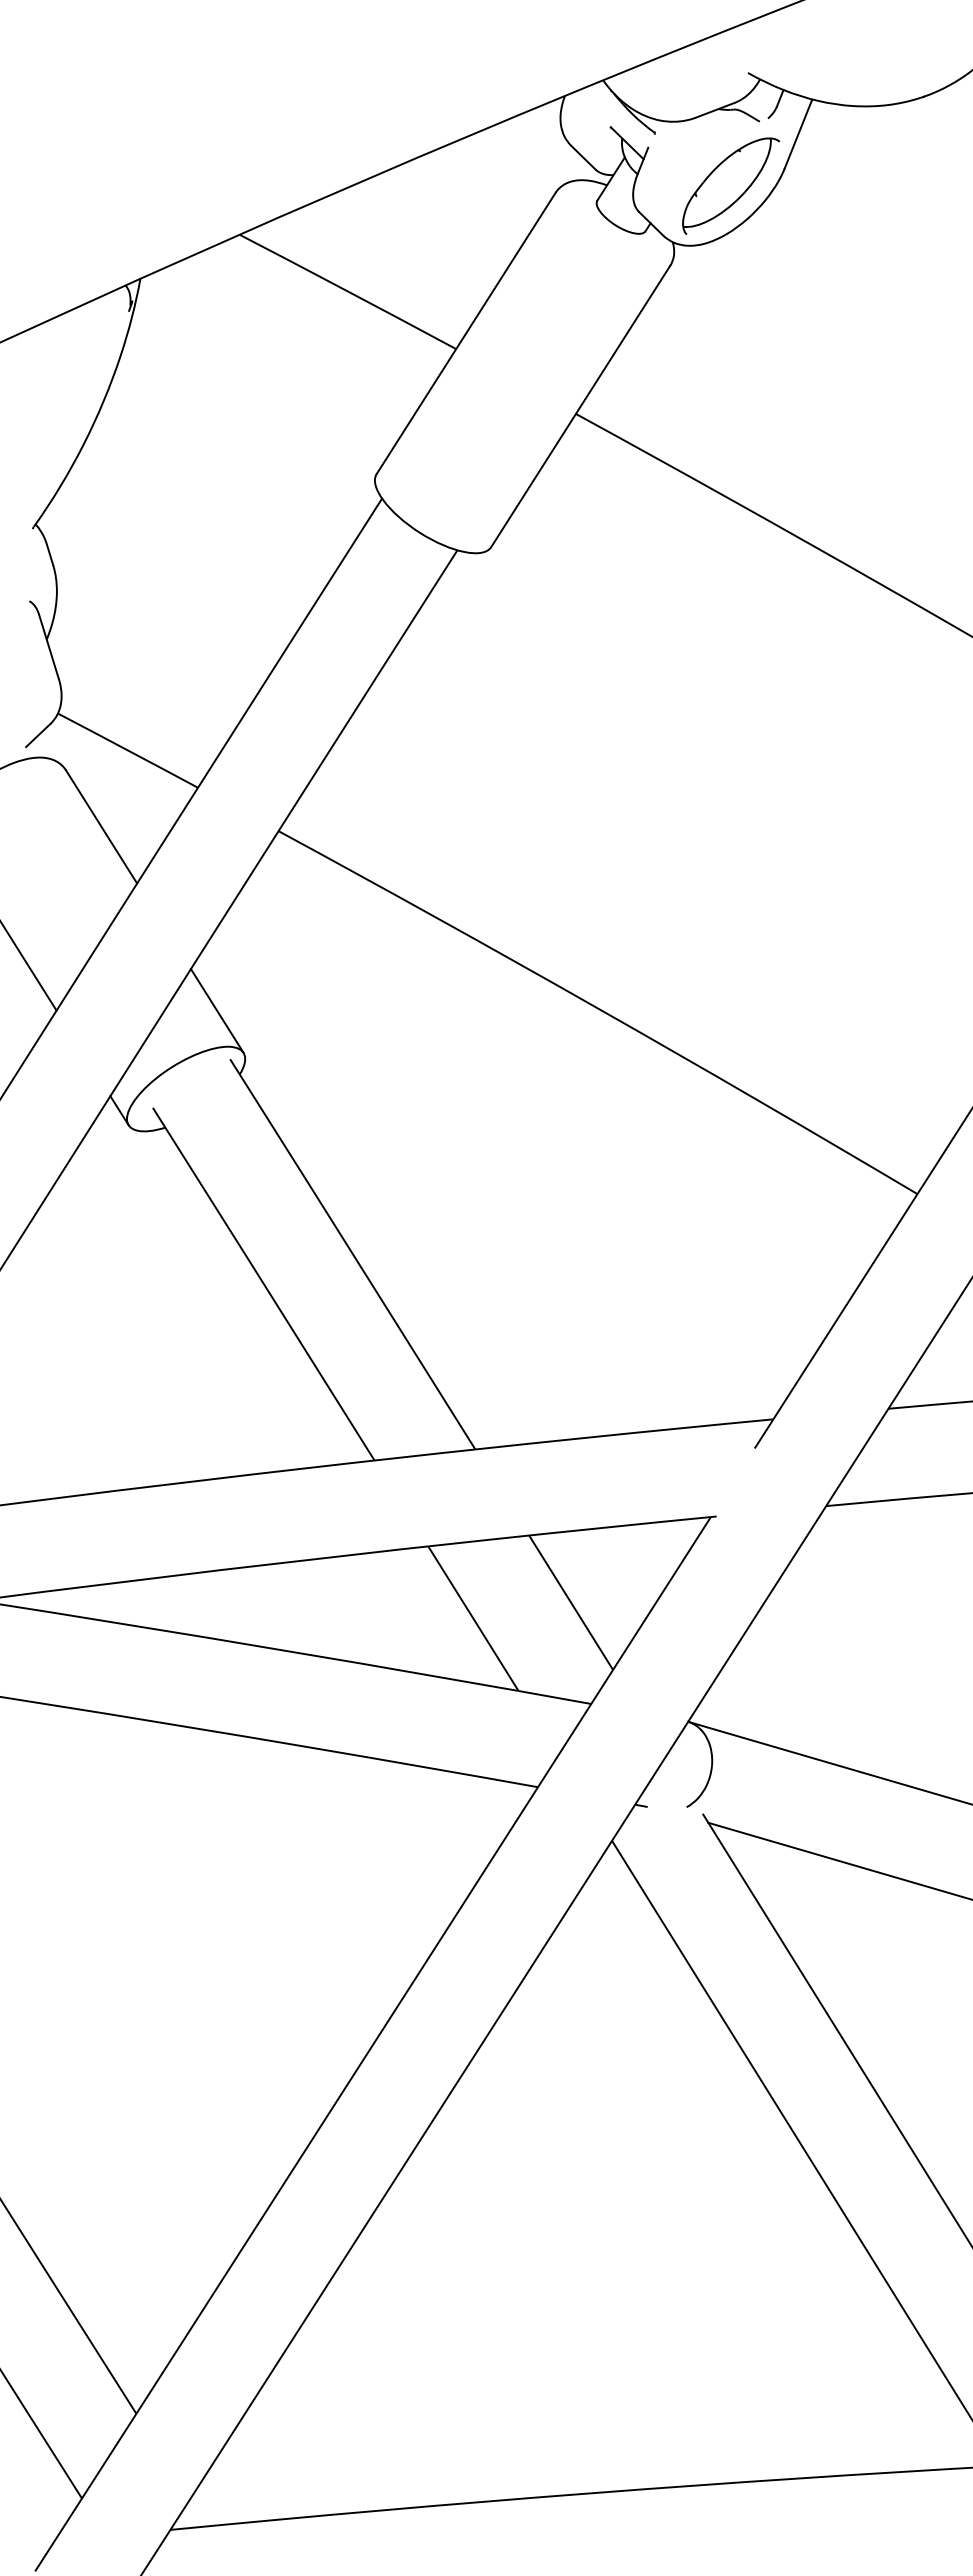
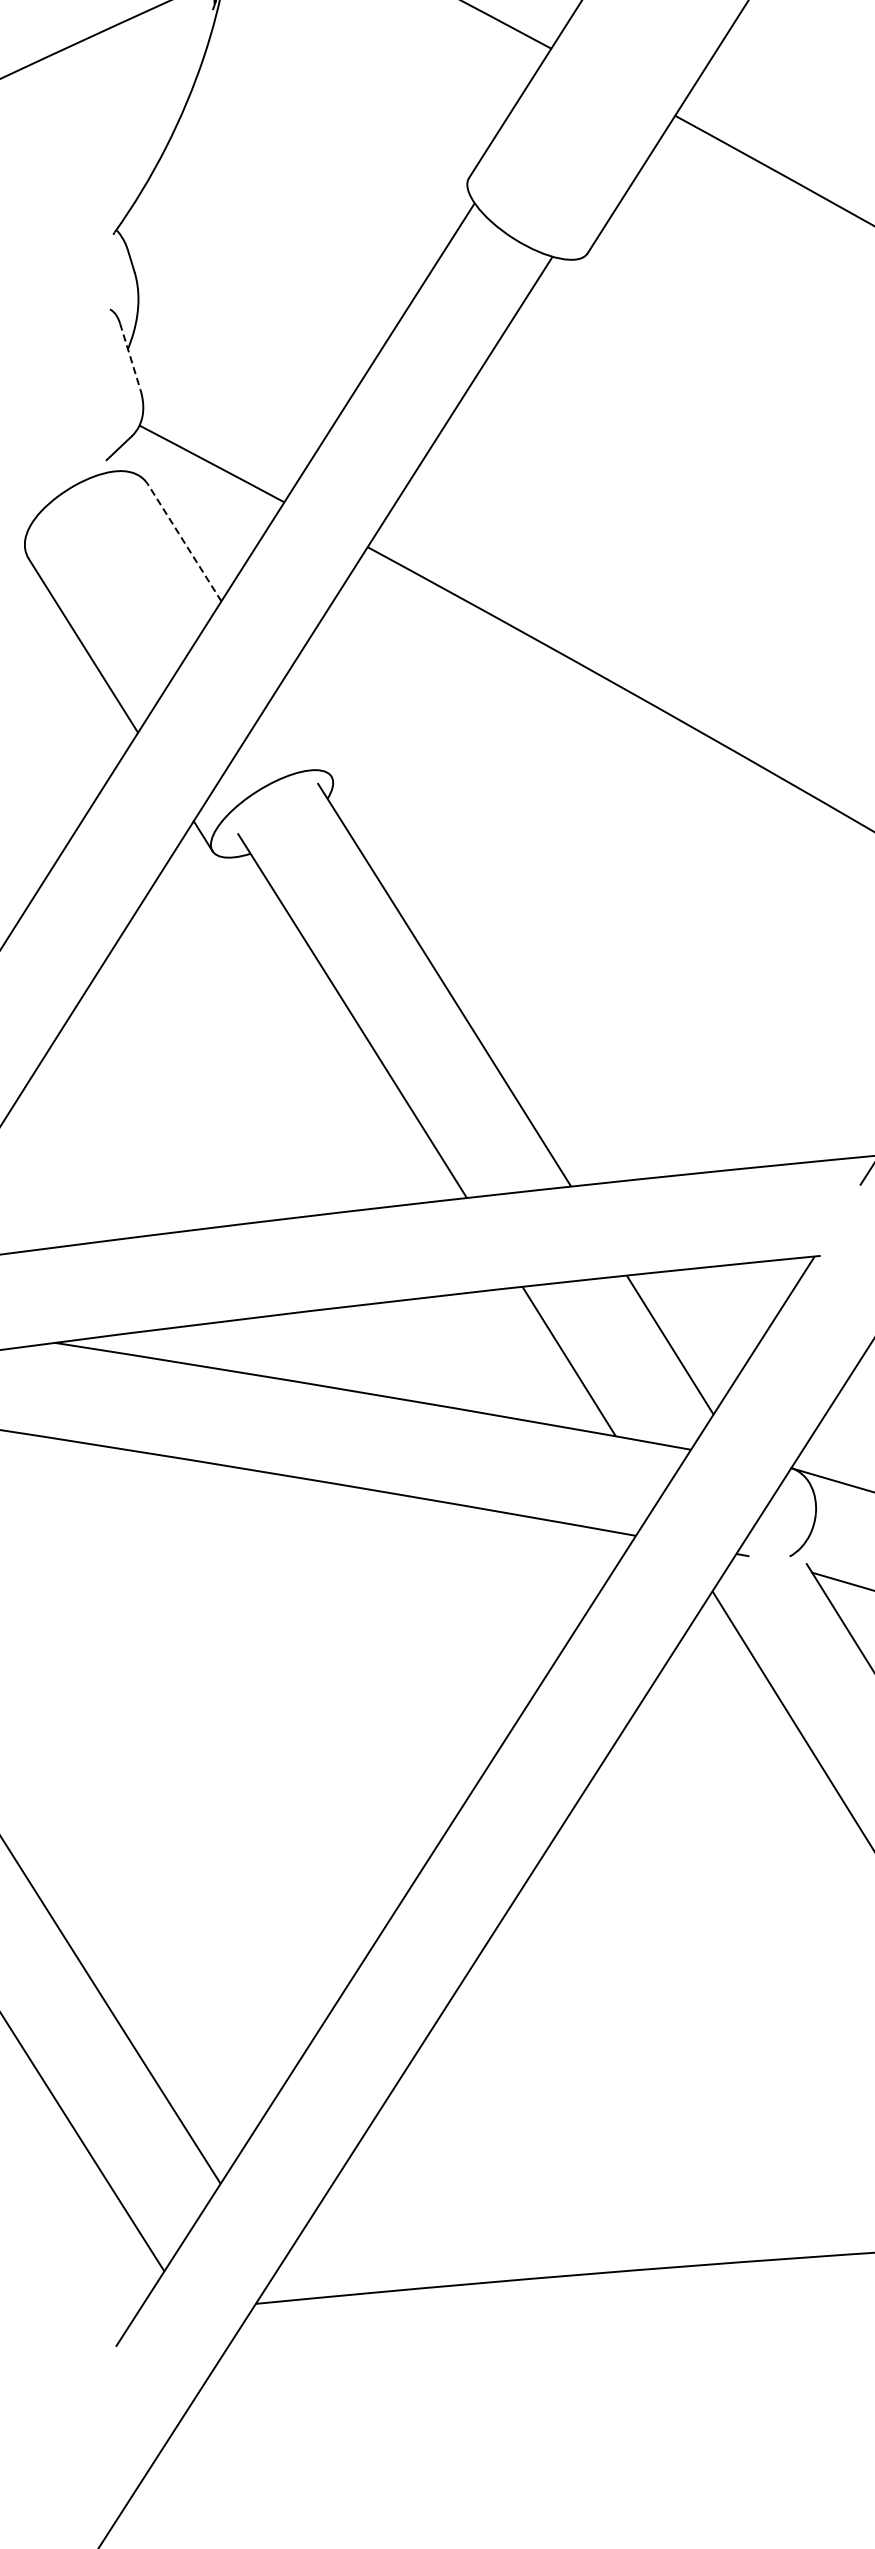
line: (49, 647) -> (130, 357), solid -> dashed
line: (101, 826) -> (184, 542), solid -> dashed
line: (216, 1010) -> (303, 732), removed

